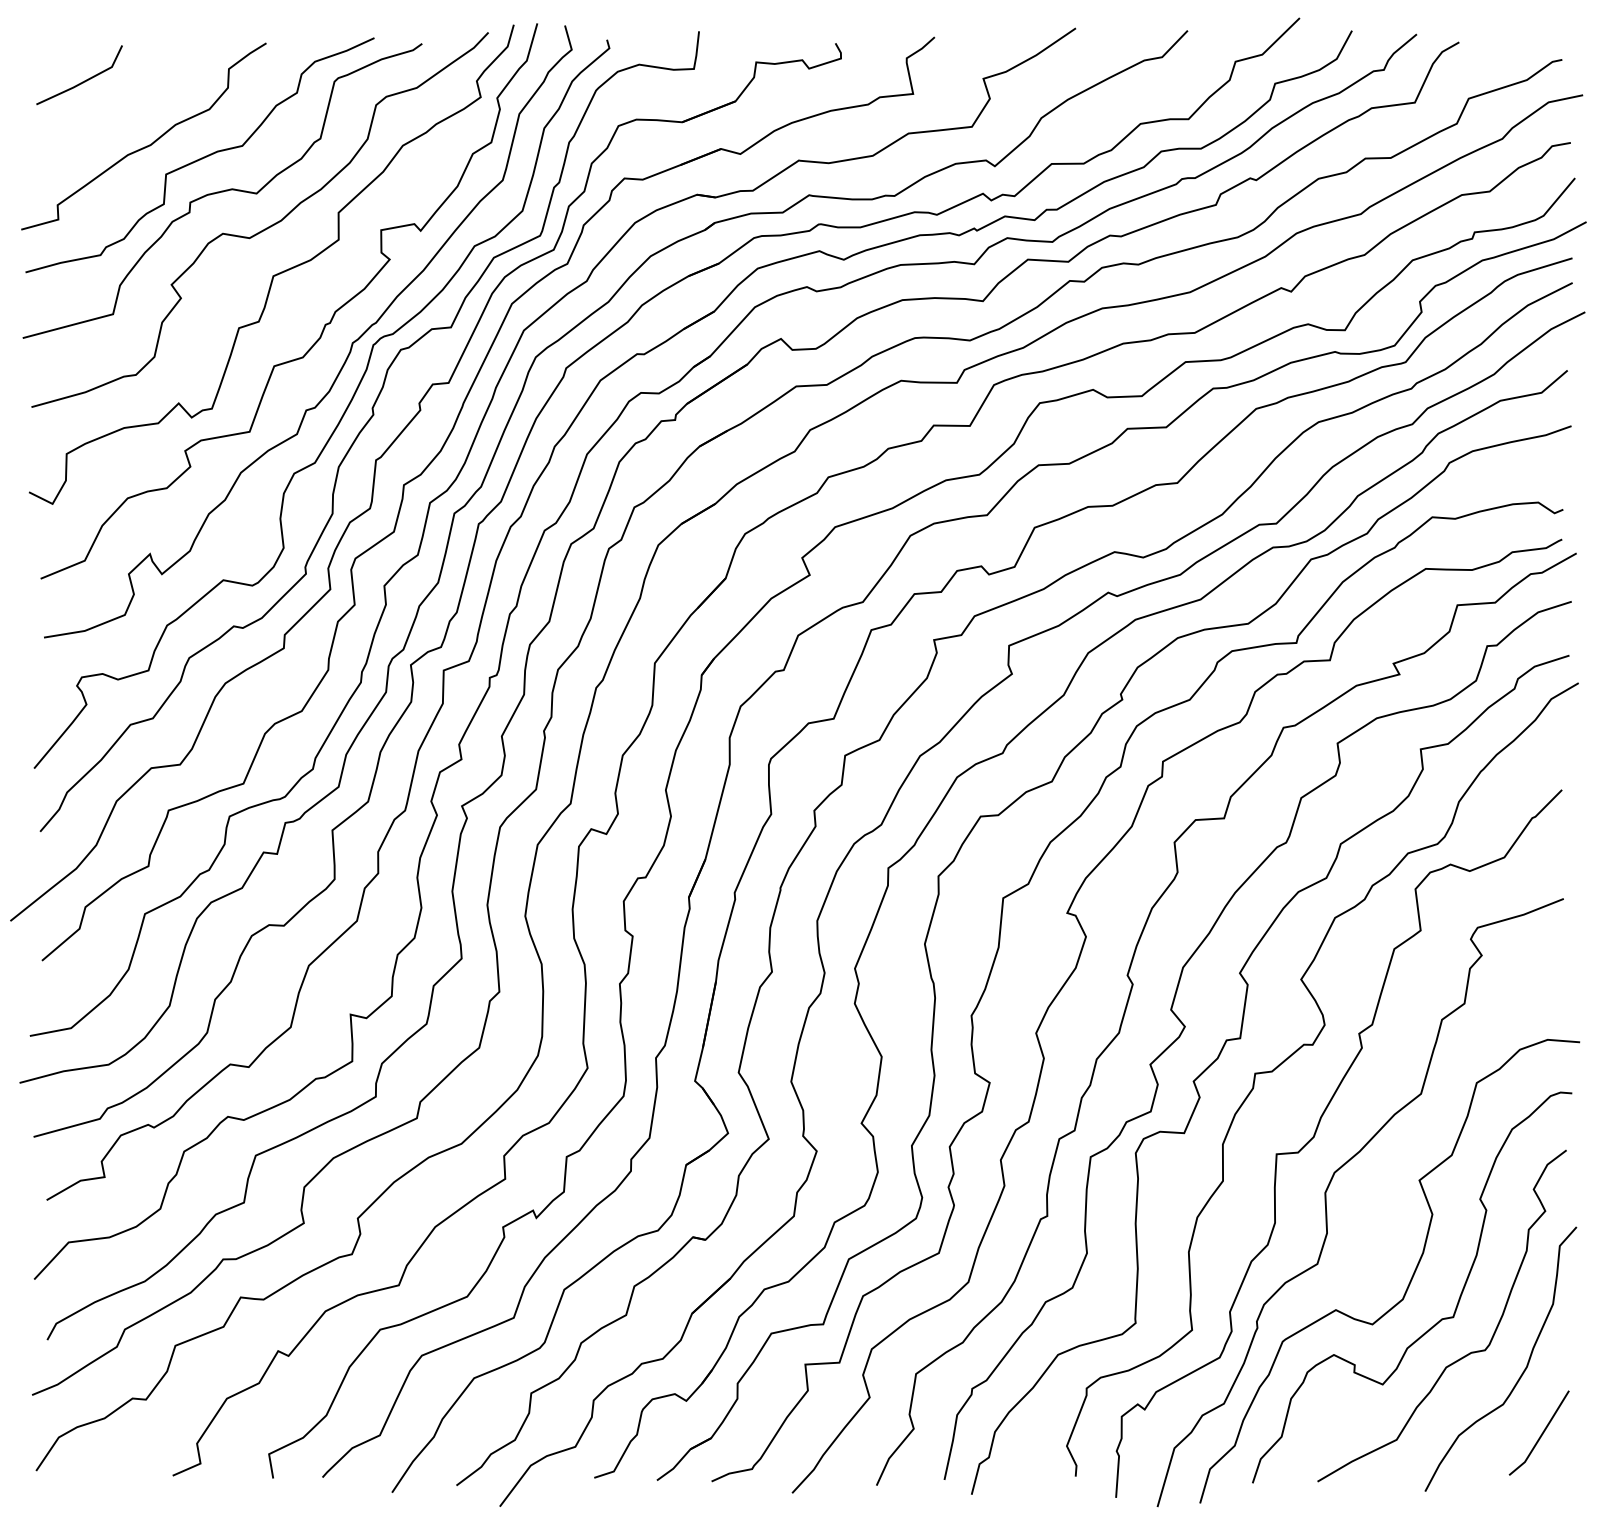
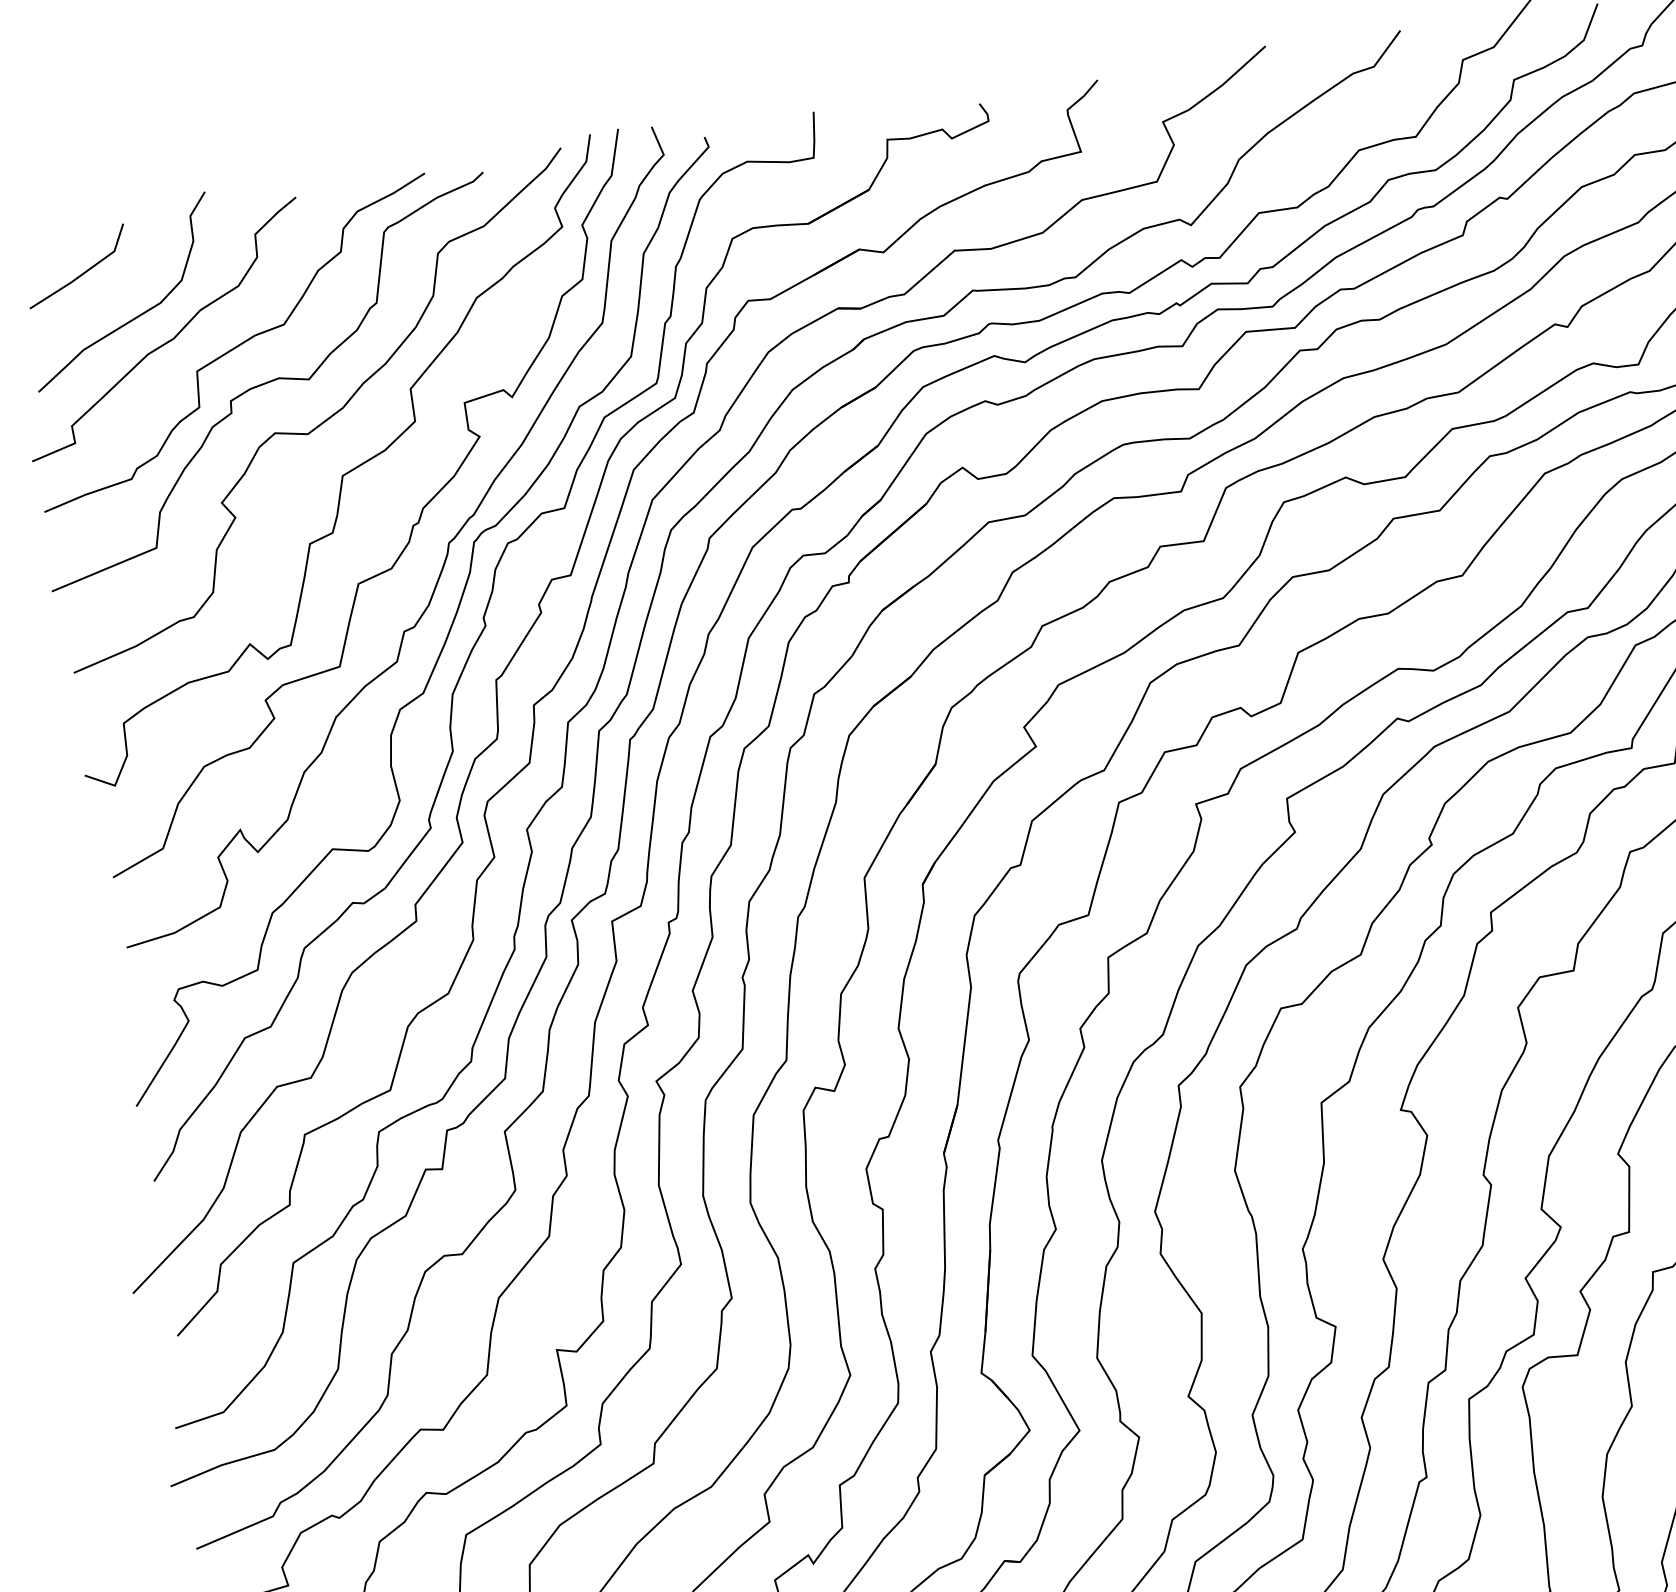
curve: (124, 121) -> (138, 314), added

